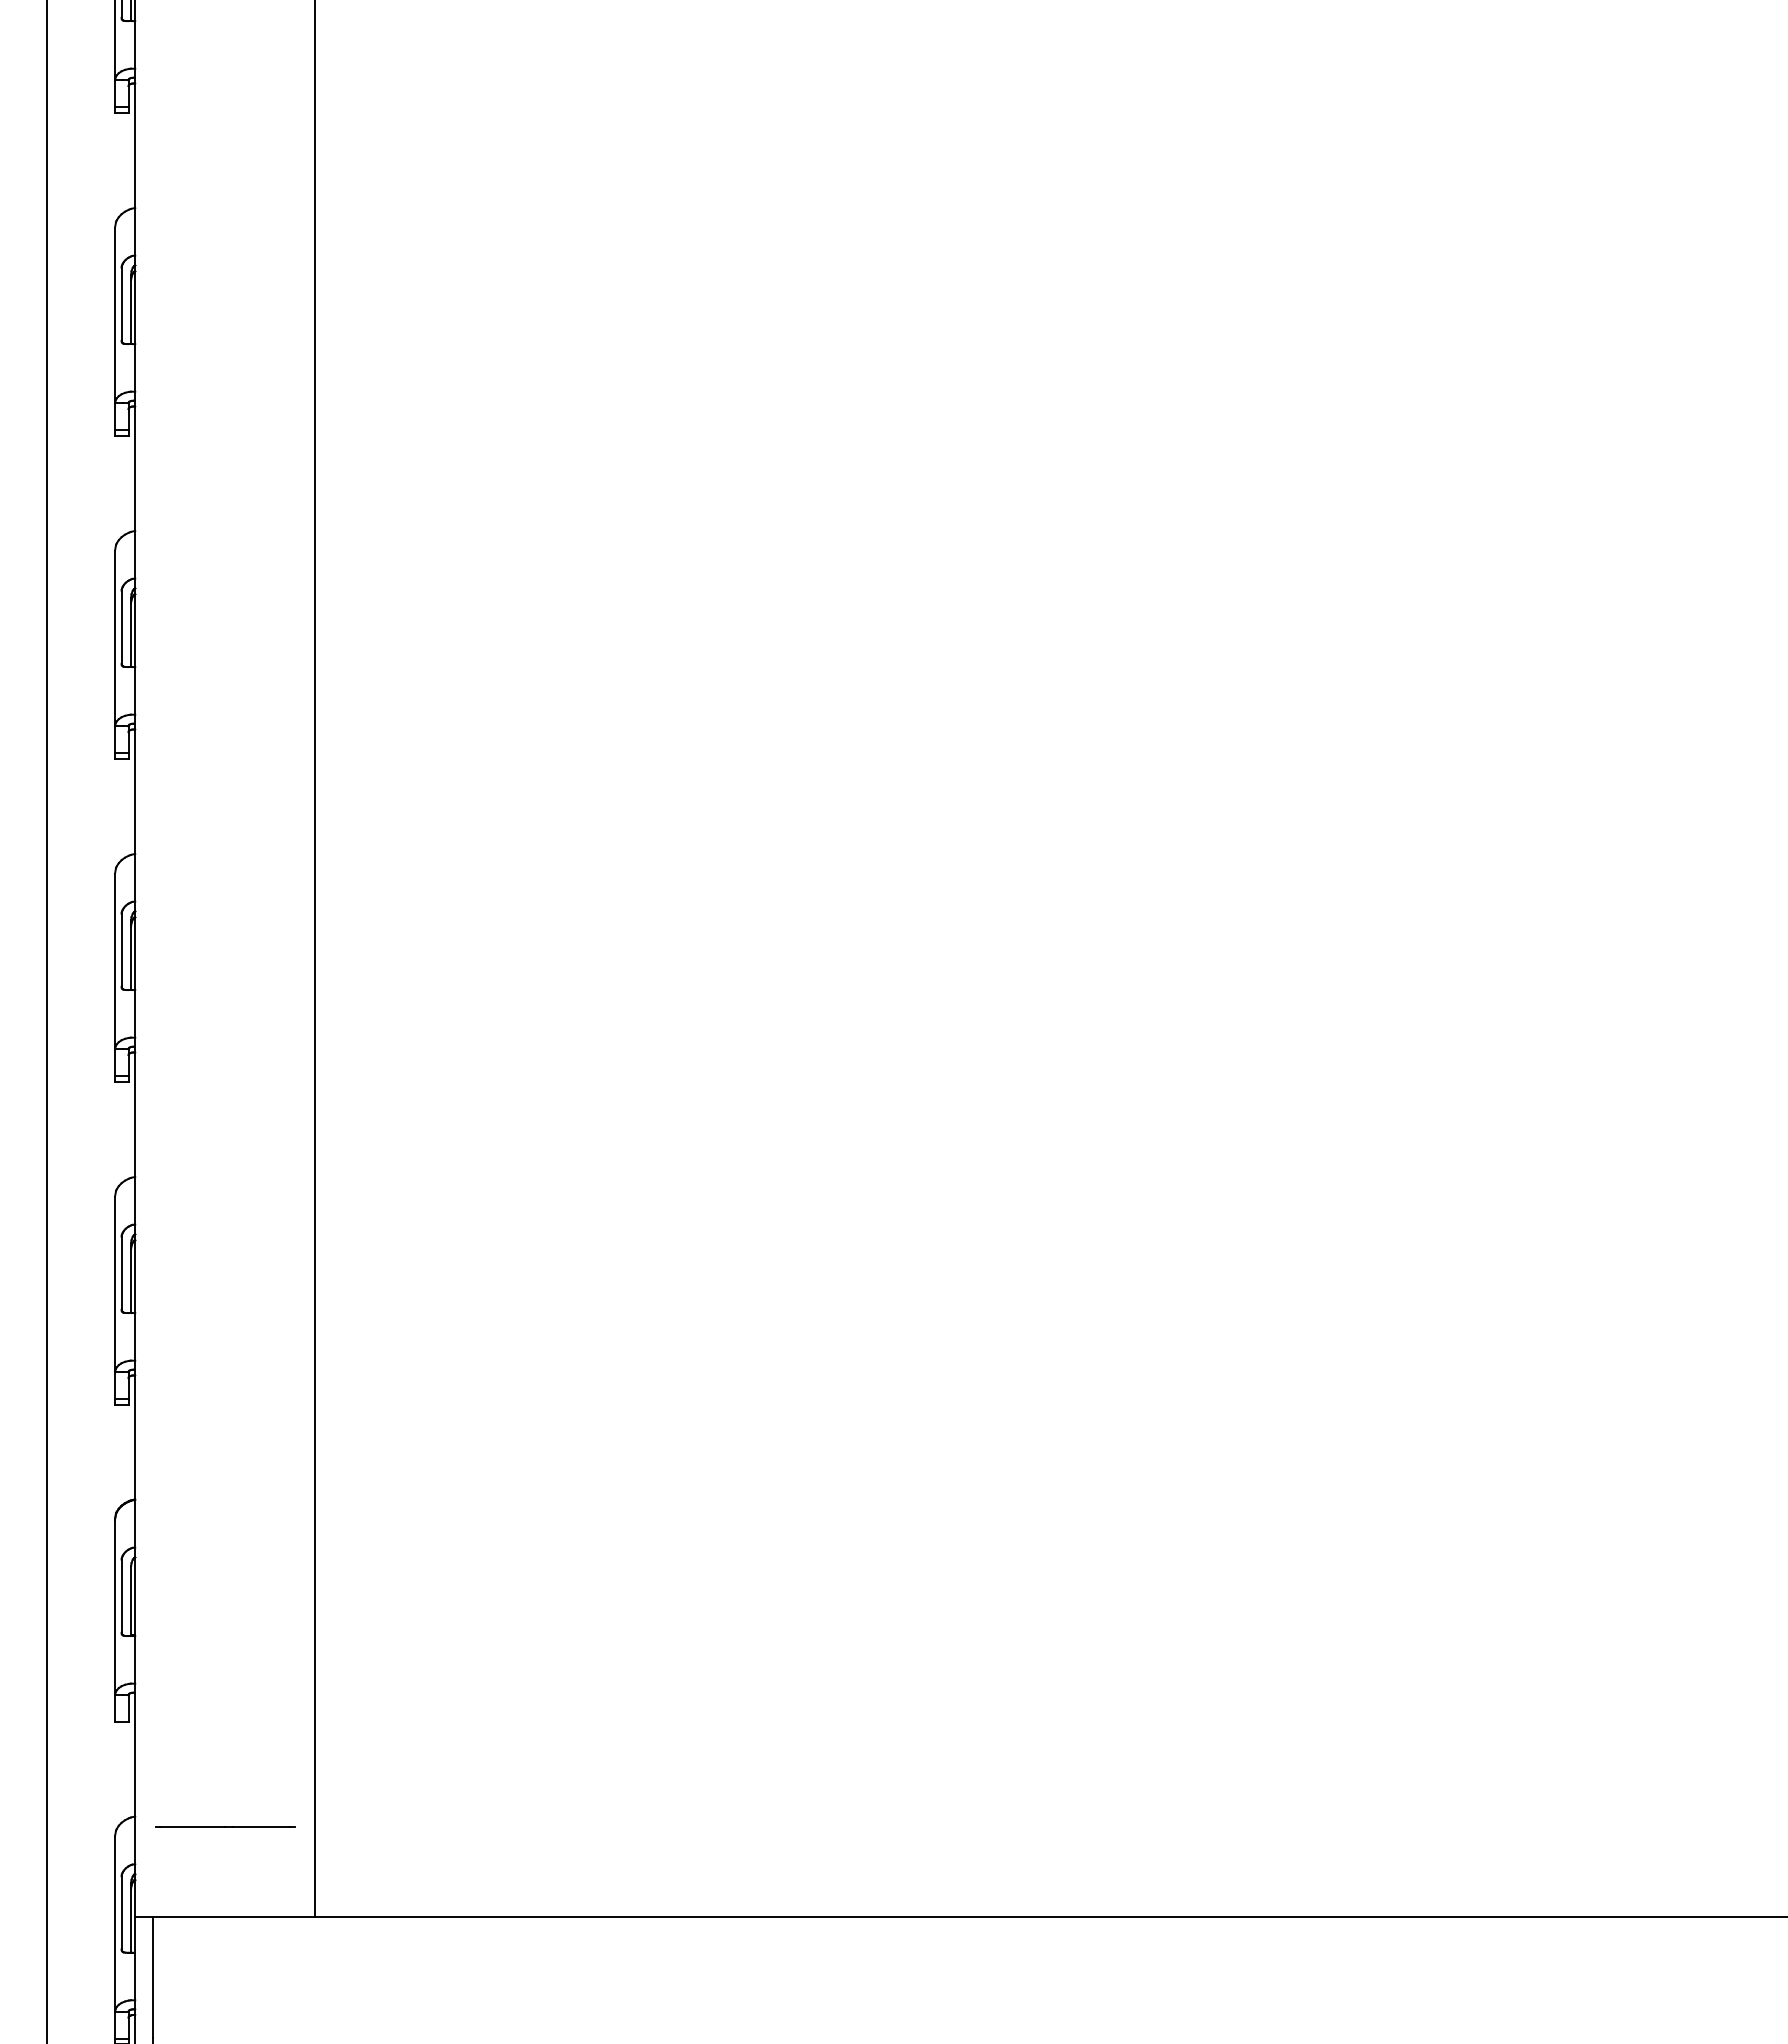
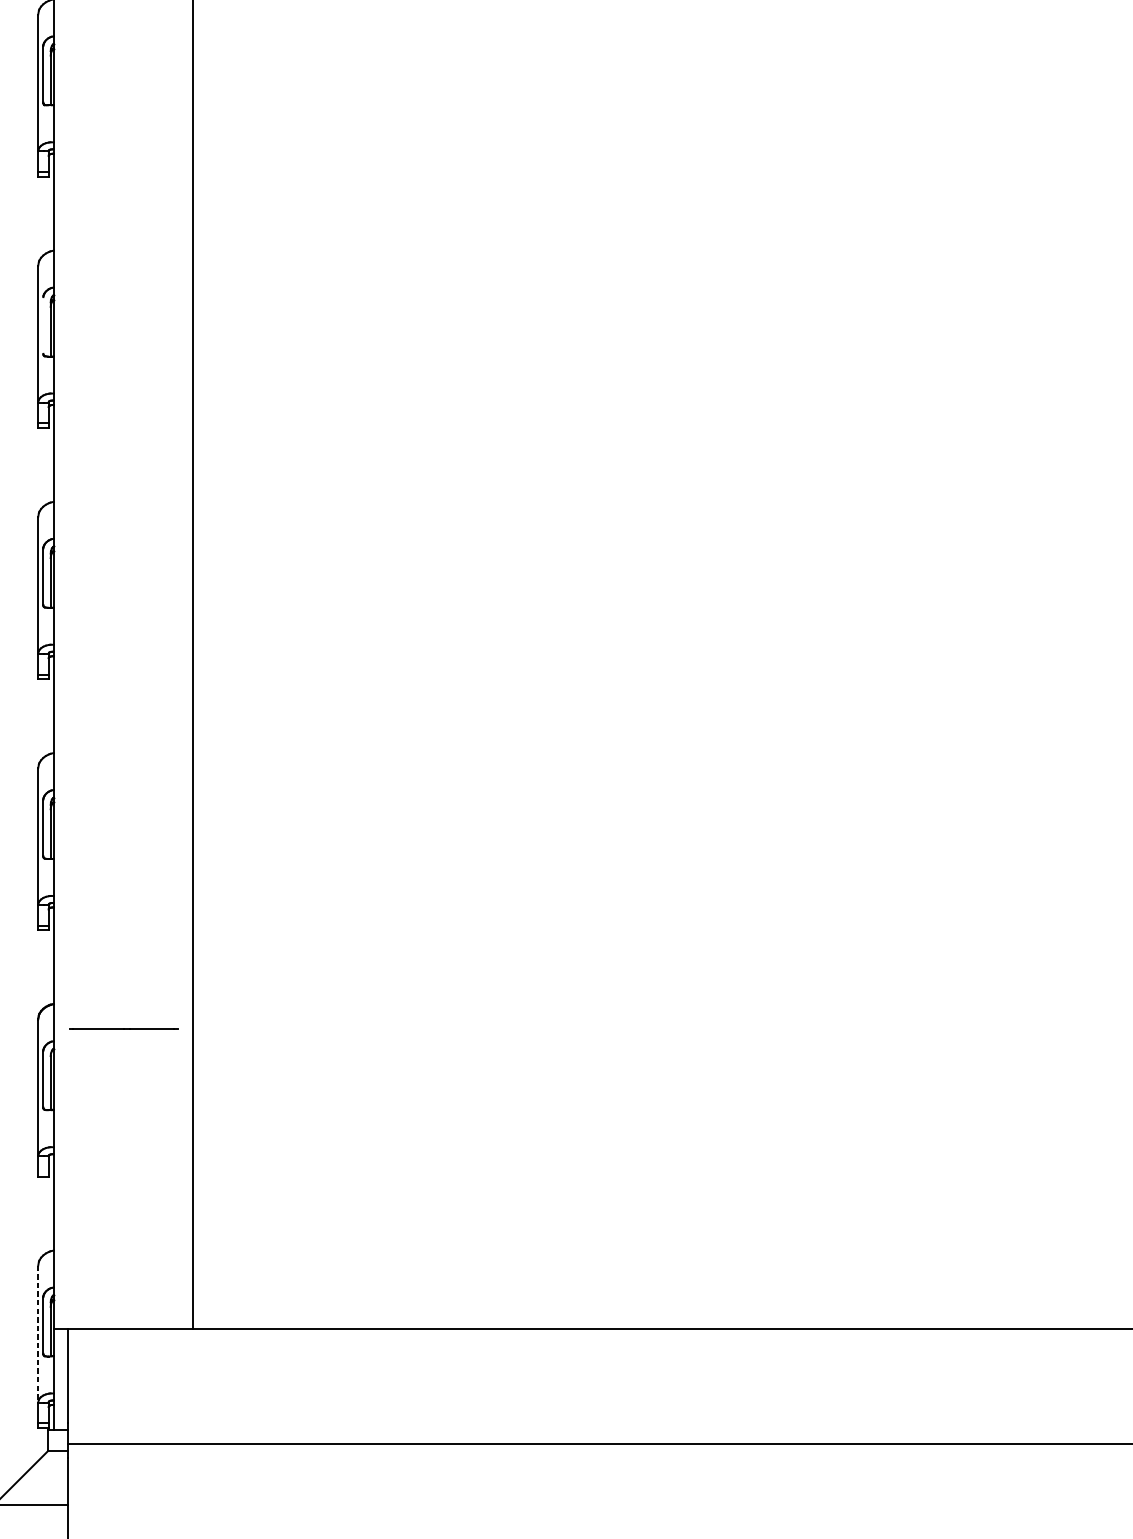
line: (121, 626) -> (43, 324), removed
line: (225, 1826) -> (124, 1028), moved
line: (115, 1924) -> (38, 1334), solid -> dashed

